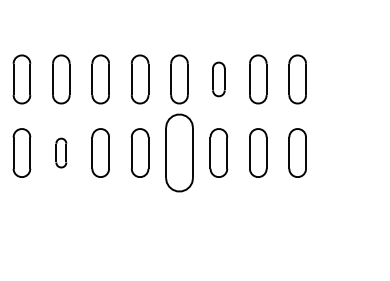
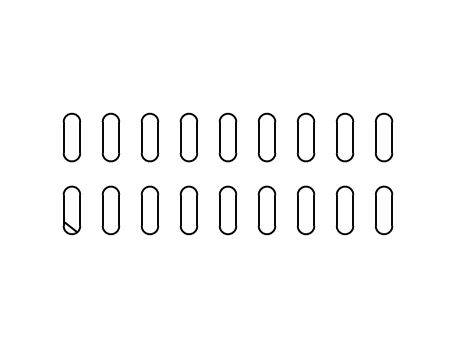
part: (218, 79) -> (305, 137), size x1.43
part: (60, 153) -> (149, 210), size x1.67
part: (179, 153) -> (266, 210), size x0.62

